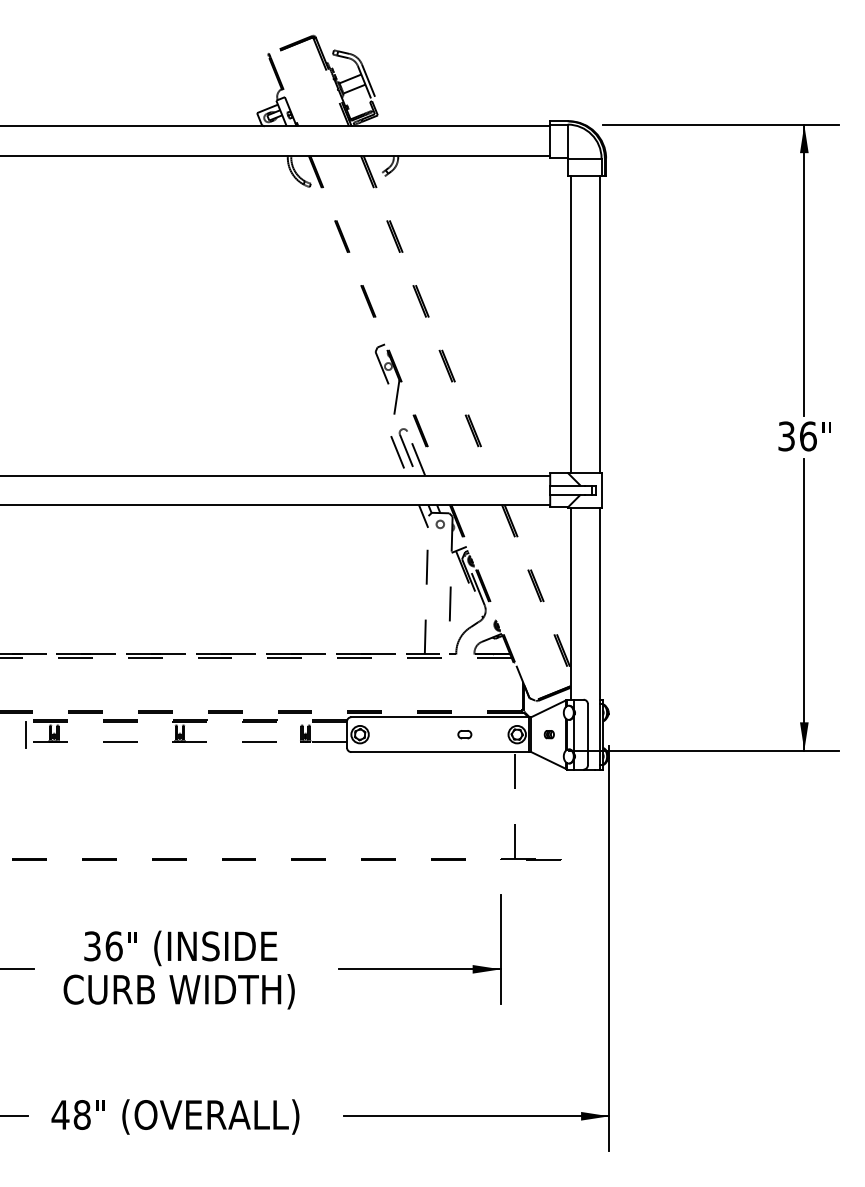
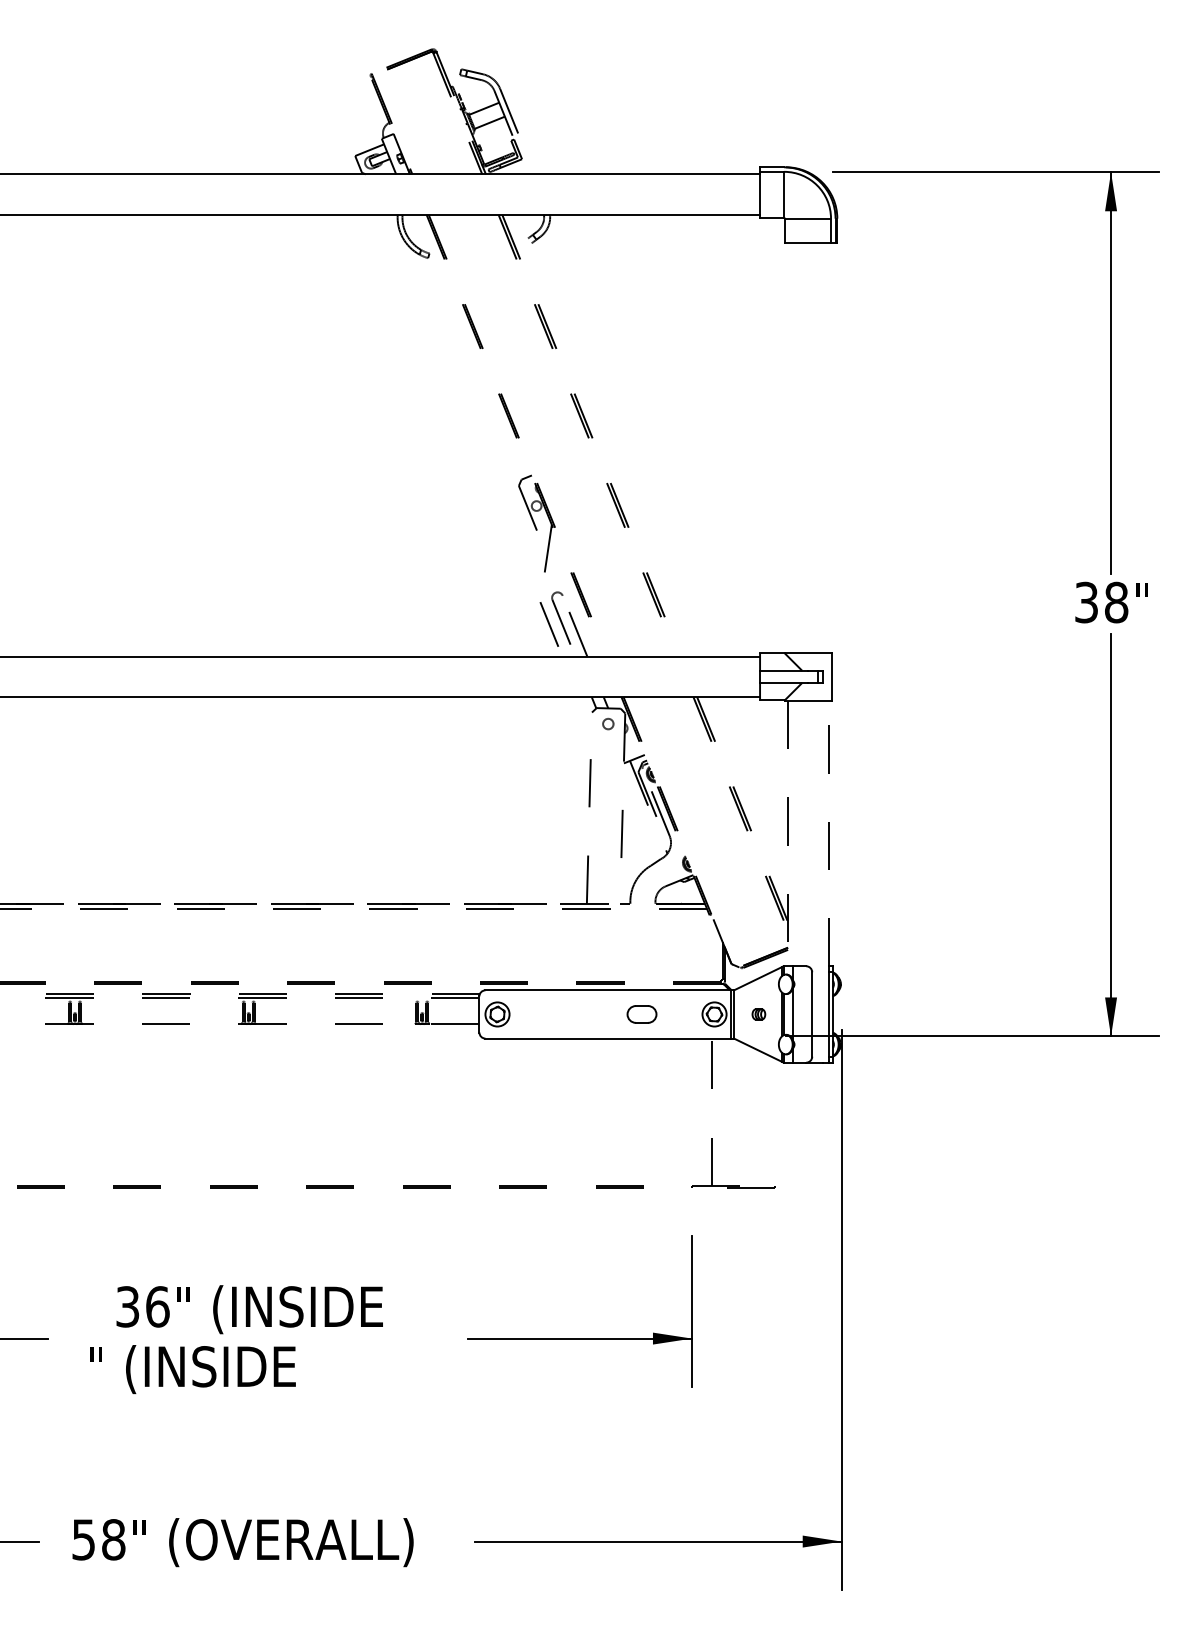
line: (570, 324) -> (788, 447), removed
line: (599, 324) -> (828, 447), removed
text: (808, 436) -> (1116, 602), 36 -> 38
line: (423, 516) -> (584, 712), removed
line: (570, 603) -> (788, 833), solid -> dashed
line: (599, 603) -> (828, 833), solid -> dashed
line: (25, 734) -> (35, 1014), removed
part: (465, 734) -> (642, 1014), size x1.6
text: (179, 991) -> (247, 1369), CURB WIDTH) -> " (INSIDE
text: (60, 1114) -> (83, 1539), 48 -> 58

